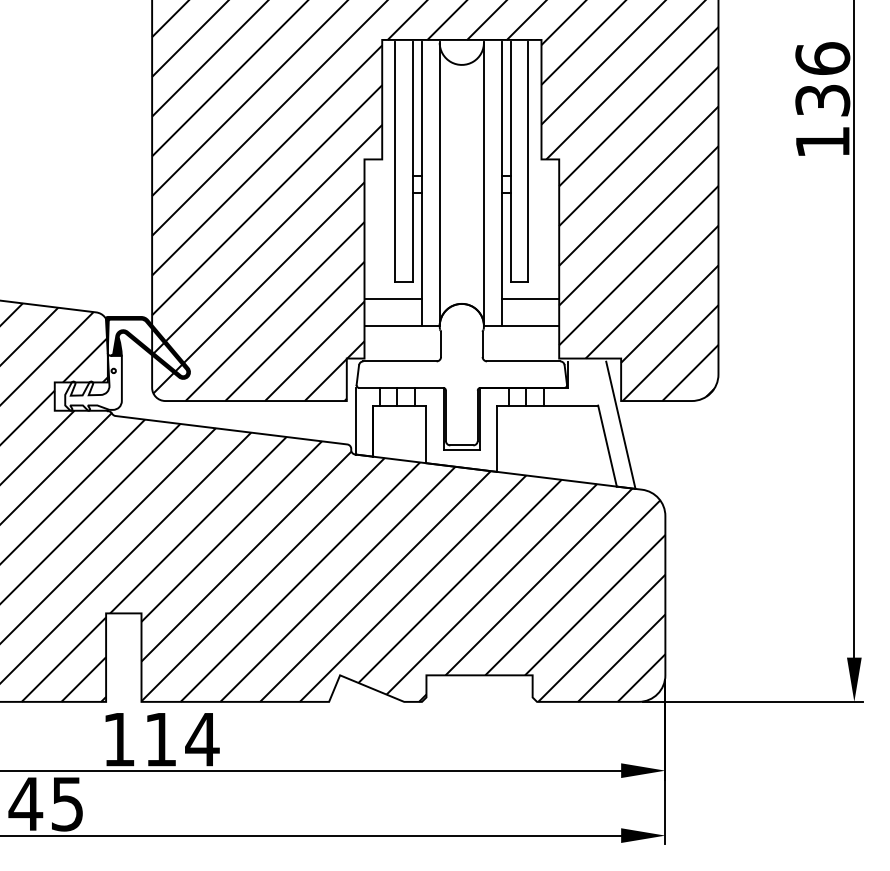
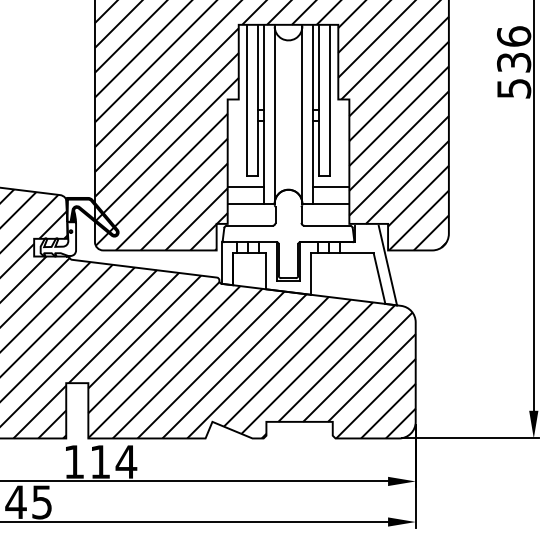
text: (823, 141) -> (514, 88), 136 -> 536

